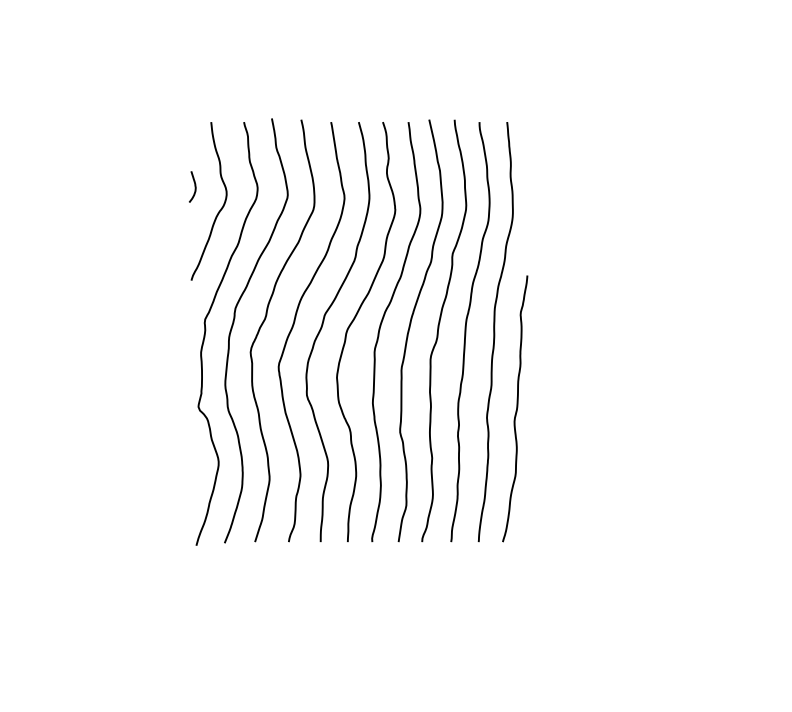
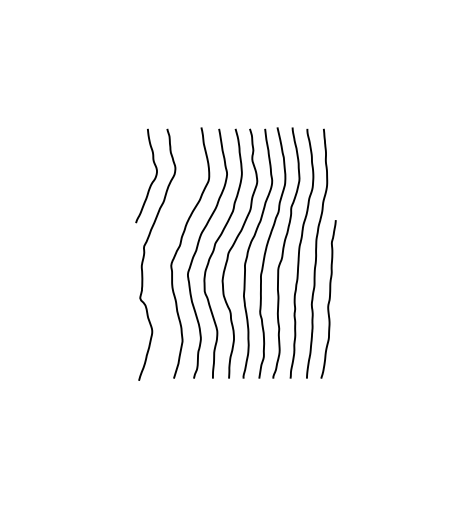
curve: (193, 187) -> (137, 167), removed
curve: (234, 326) -> (161, 250), removed

